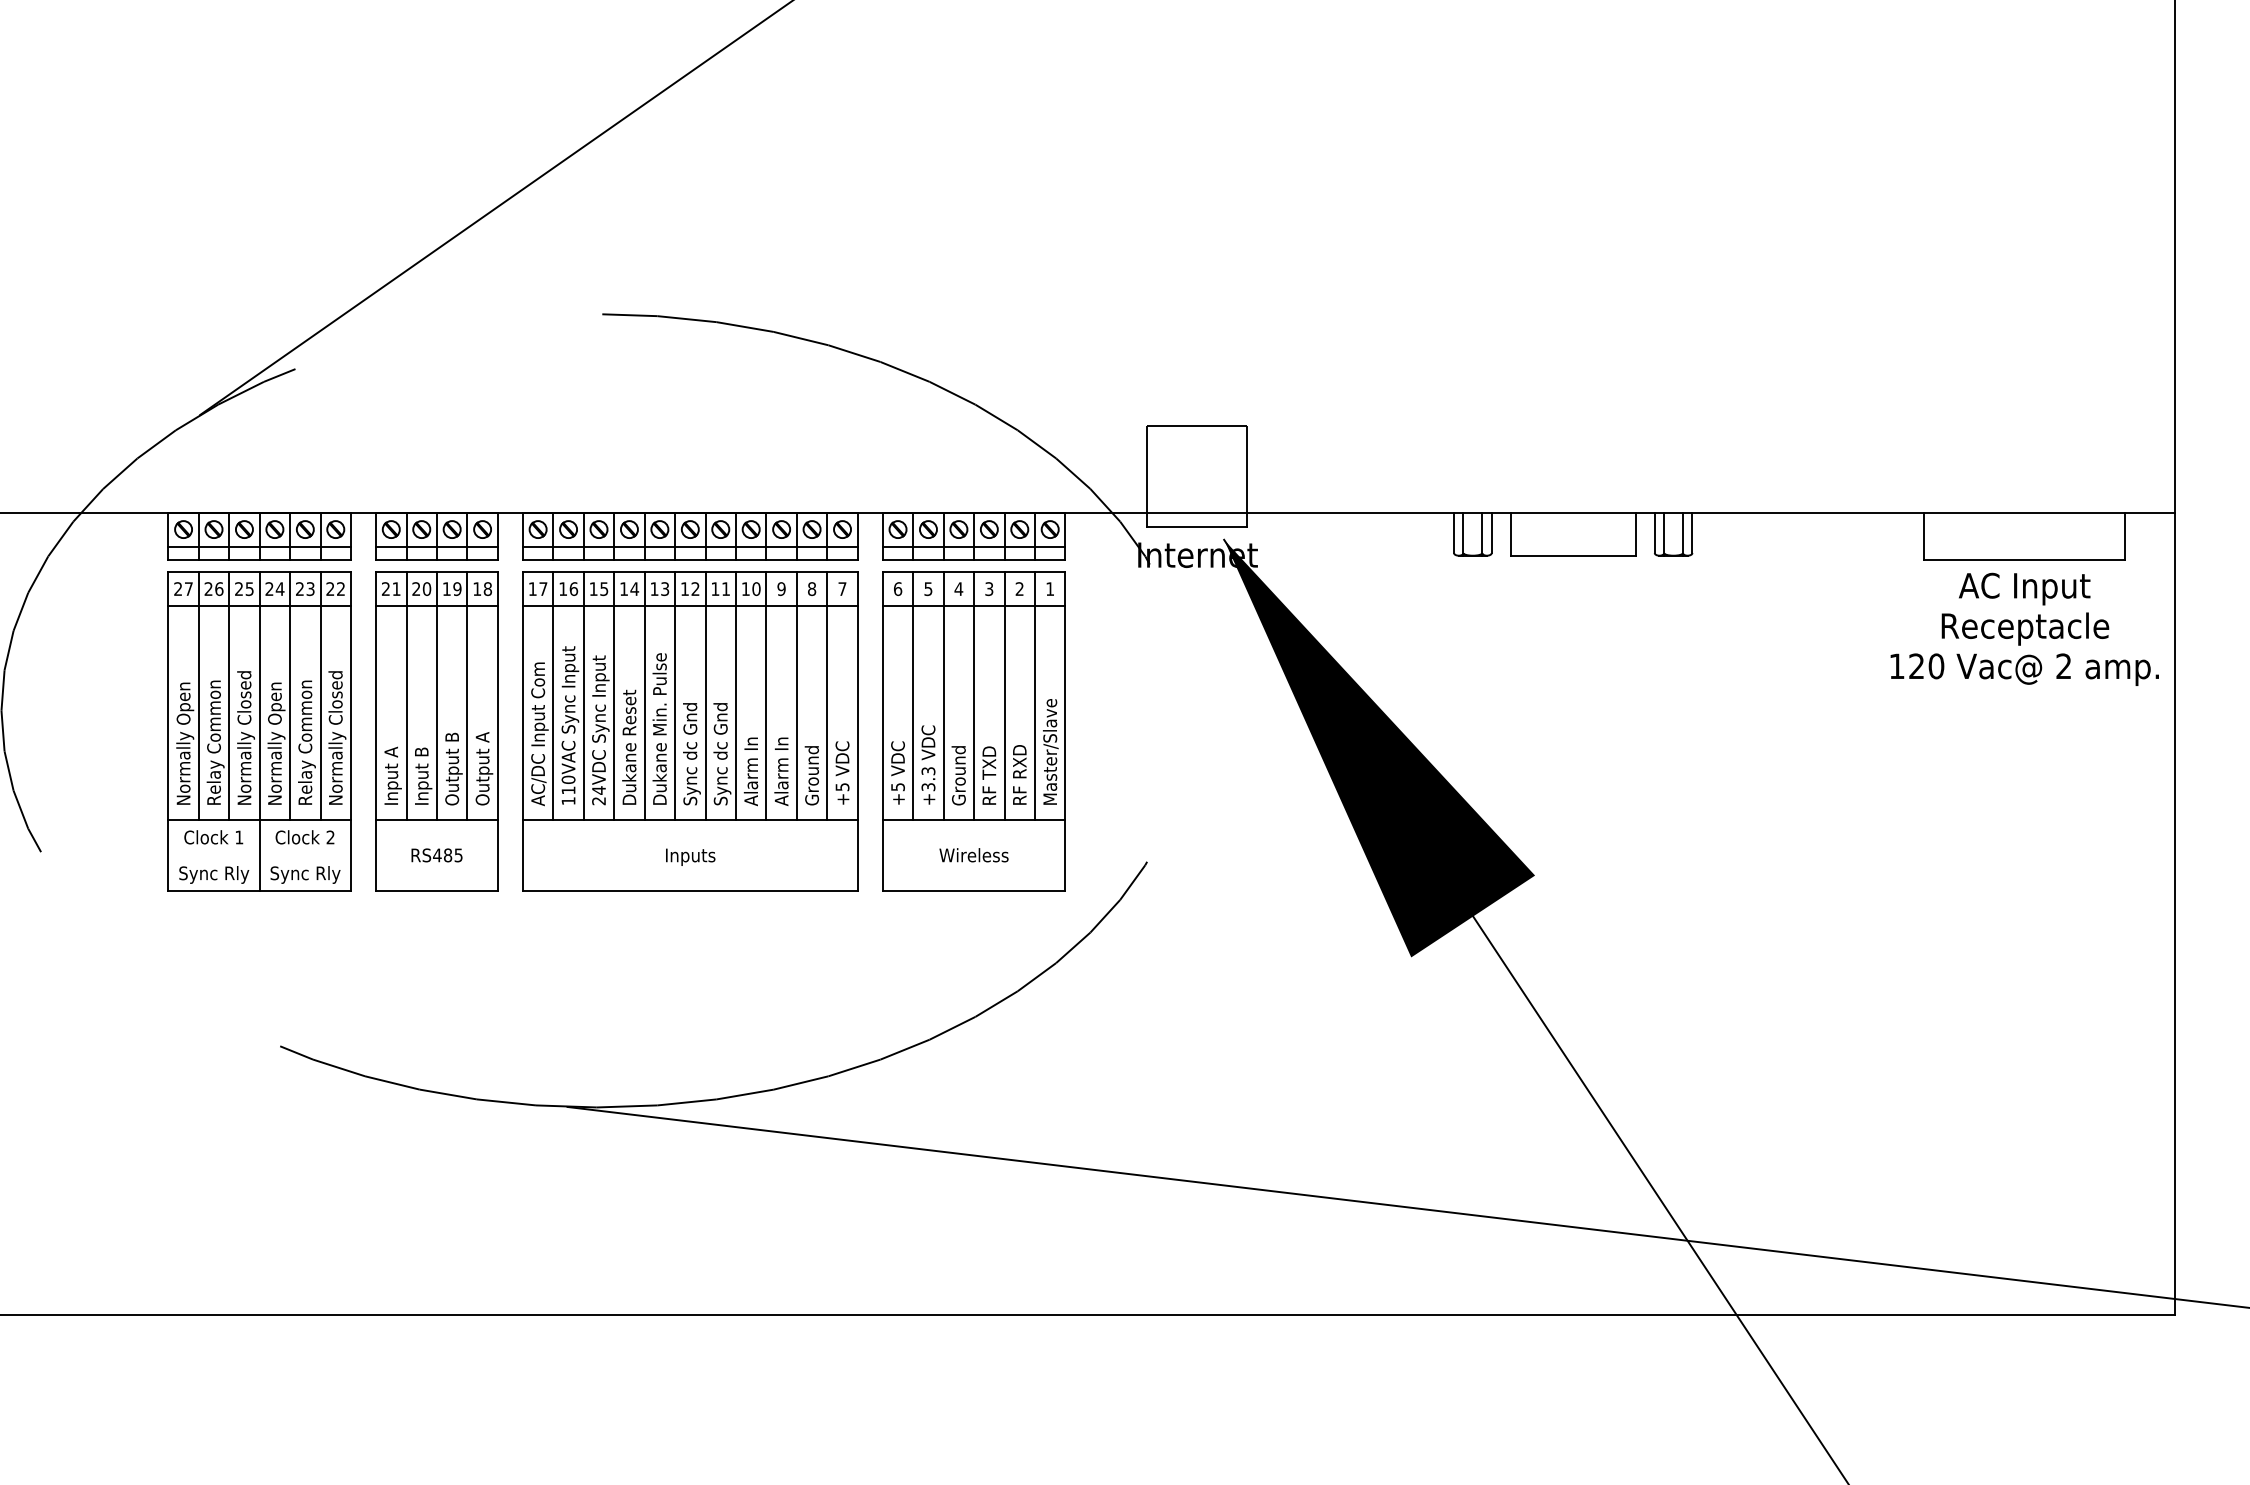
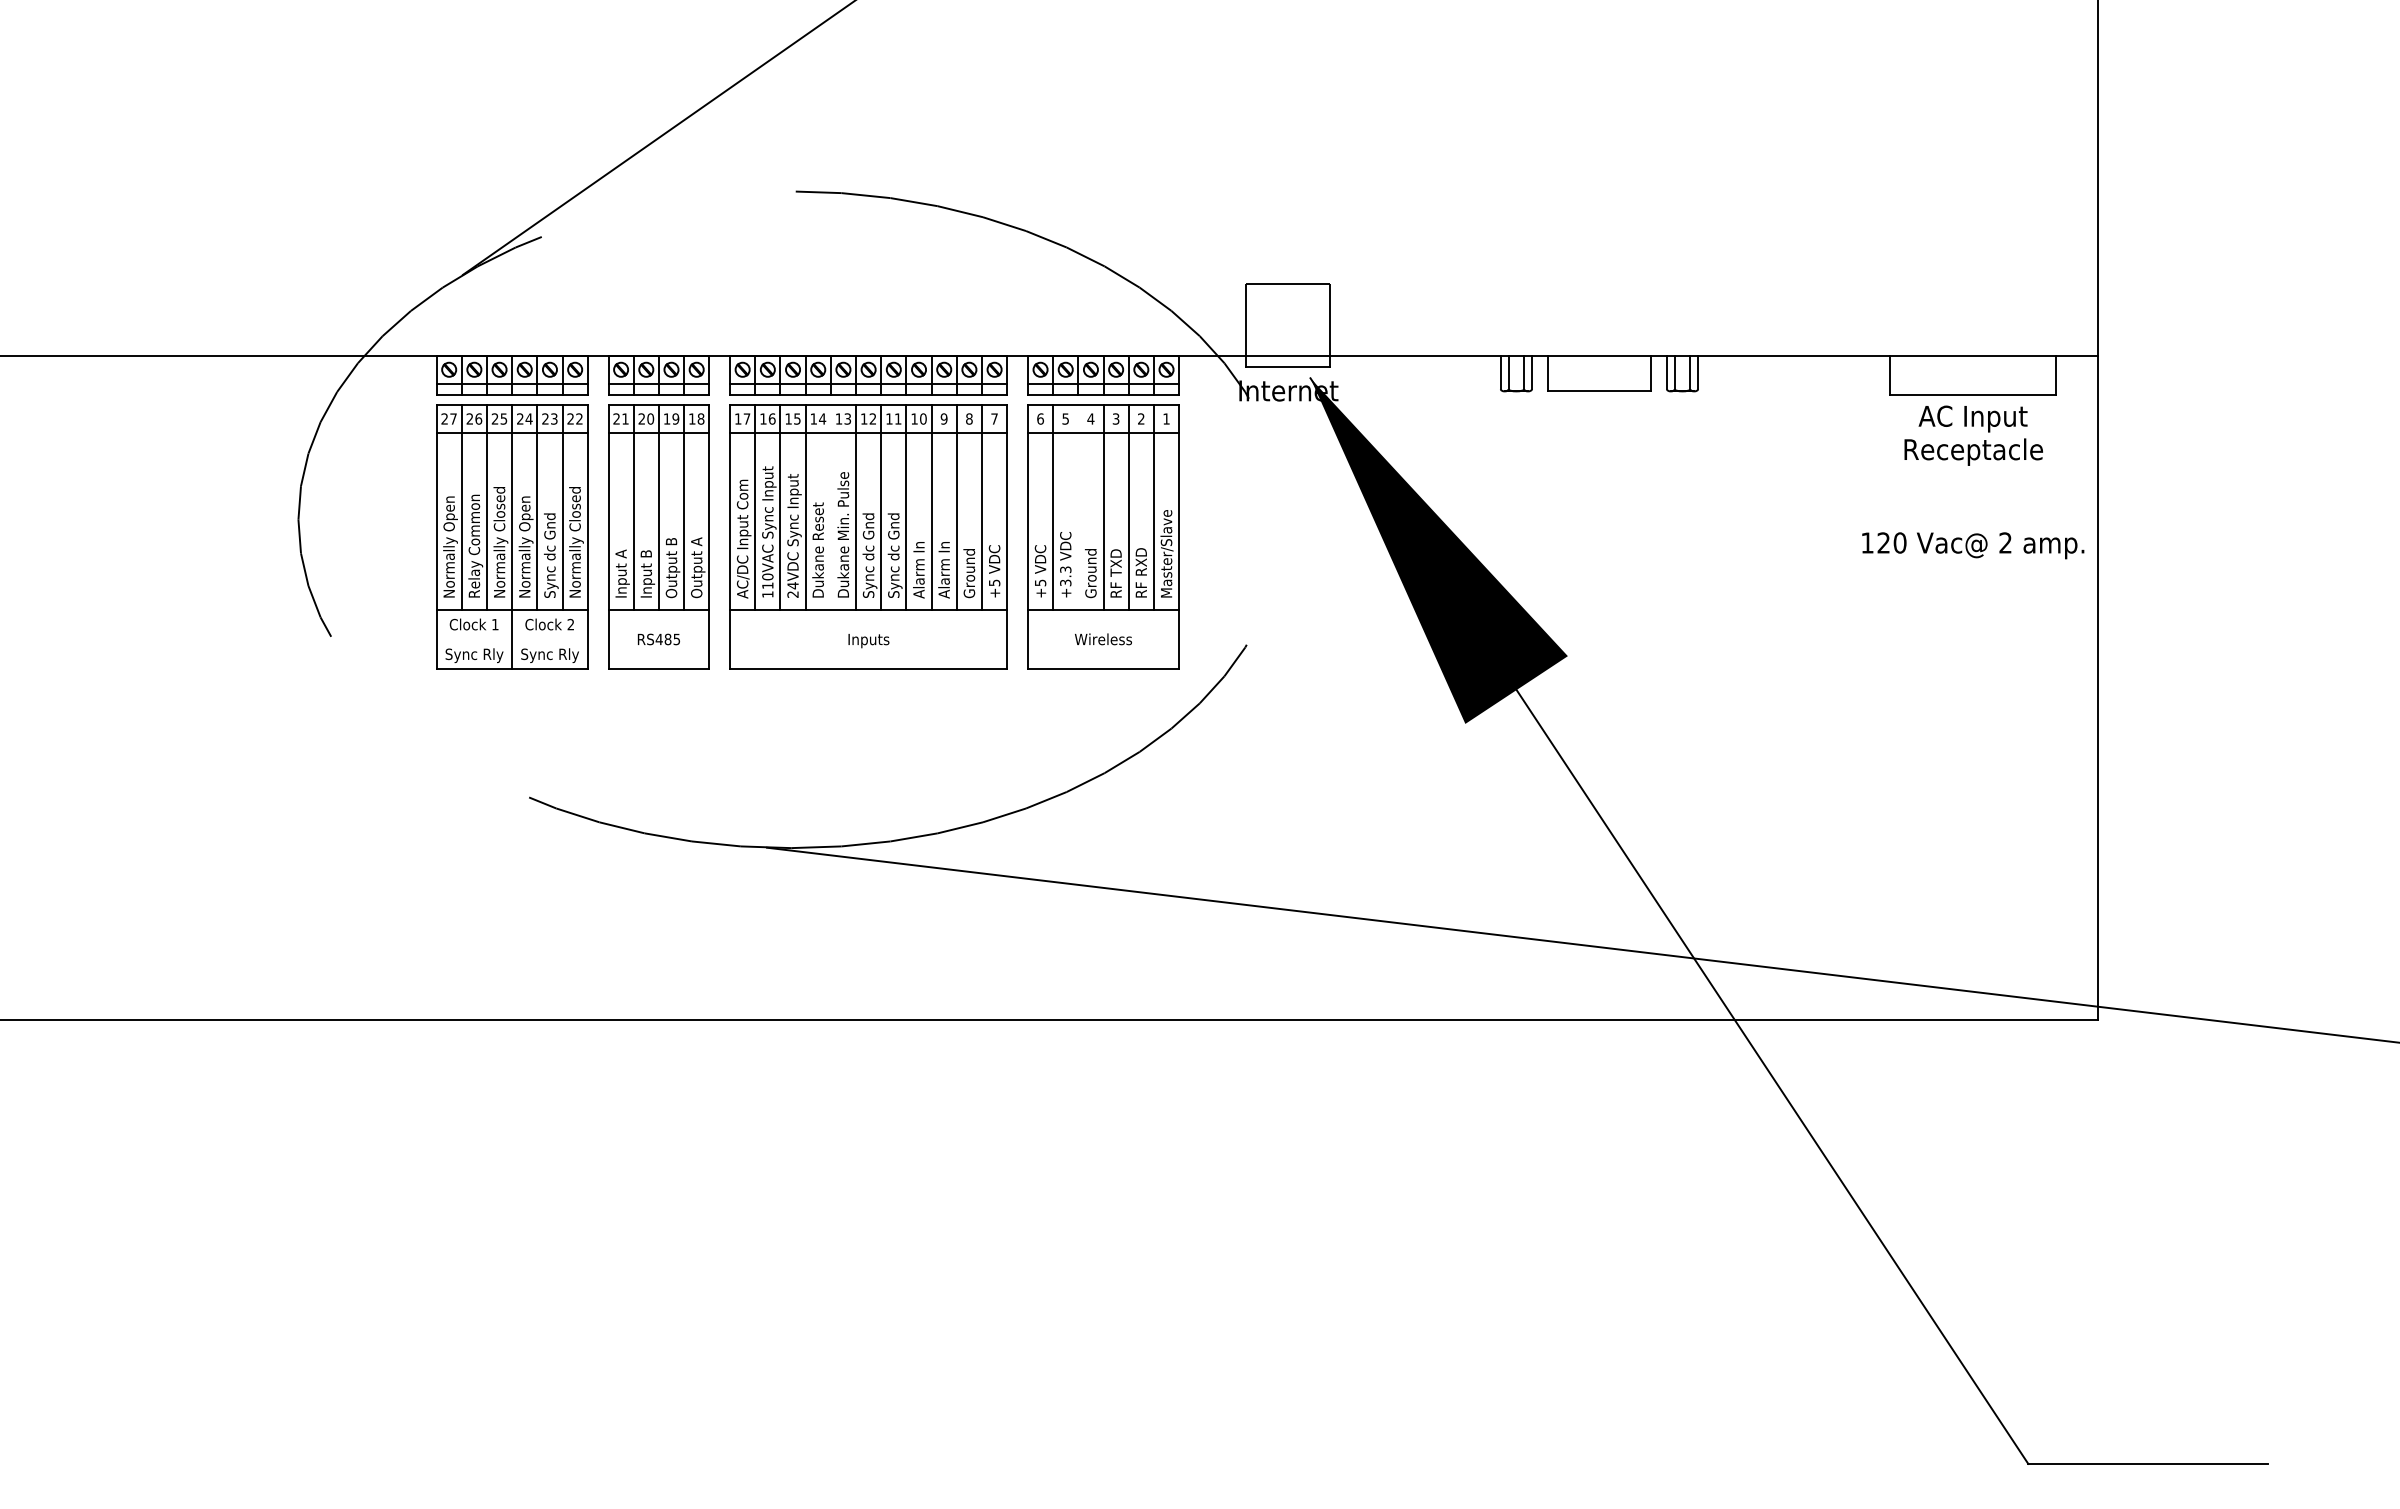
text: (2025, 669) -> (1973, 545), moved
line: (644, 694) -> (830, 506), removed
line: (943, 694) -> (1078, 506), removed
text: (305, 741) -> (550, 545), Relay Common -> Sync dc Gnd

